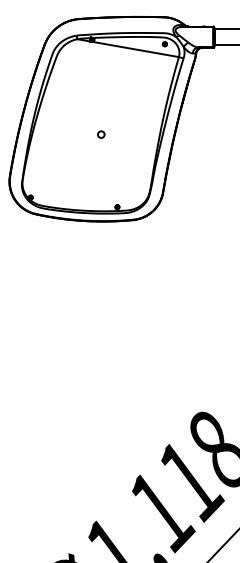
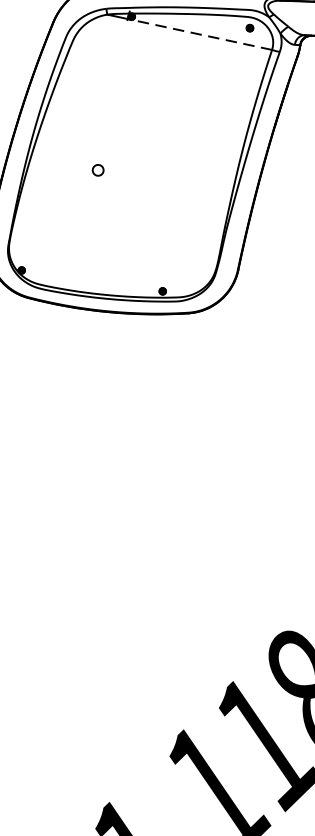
line: (135, 49) -> (201, 34), solid -> dashed
part: (101, 134) -> (98, 170), moved

